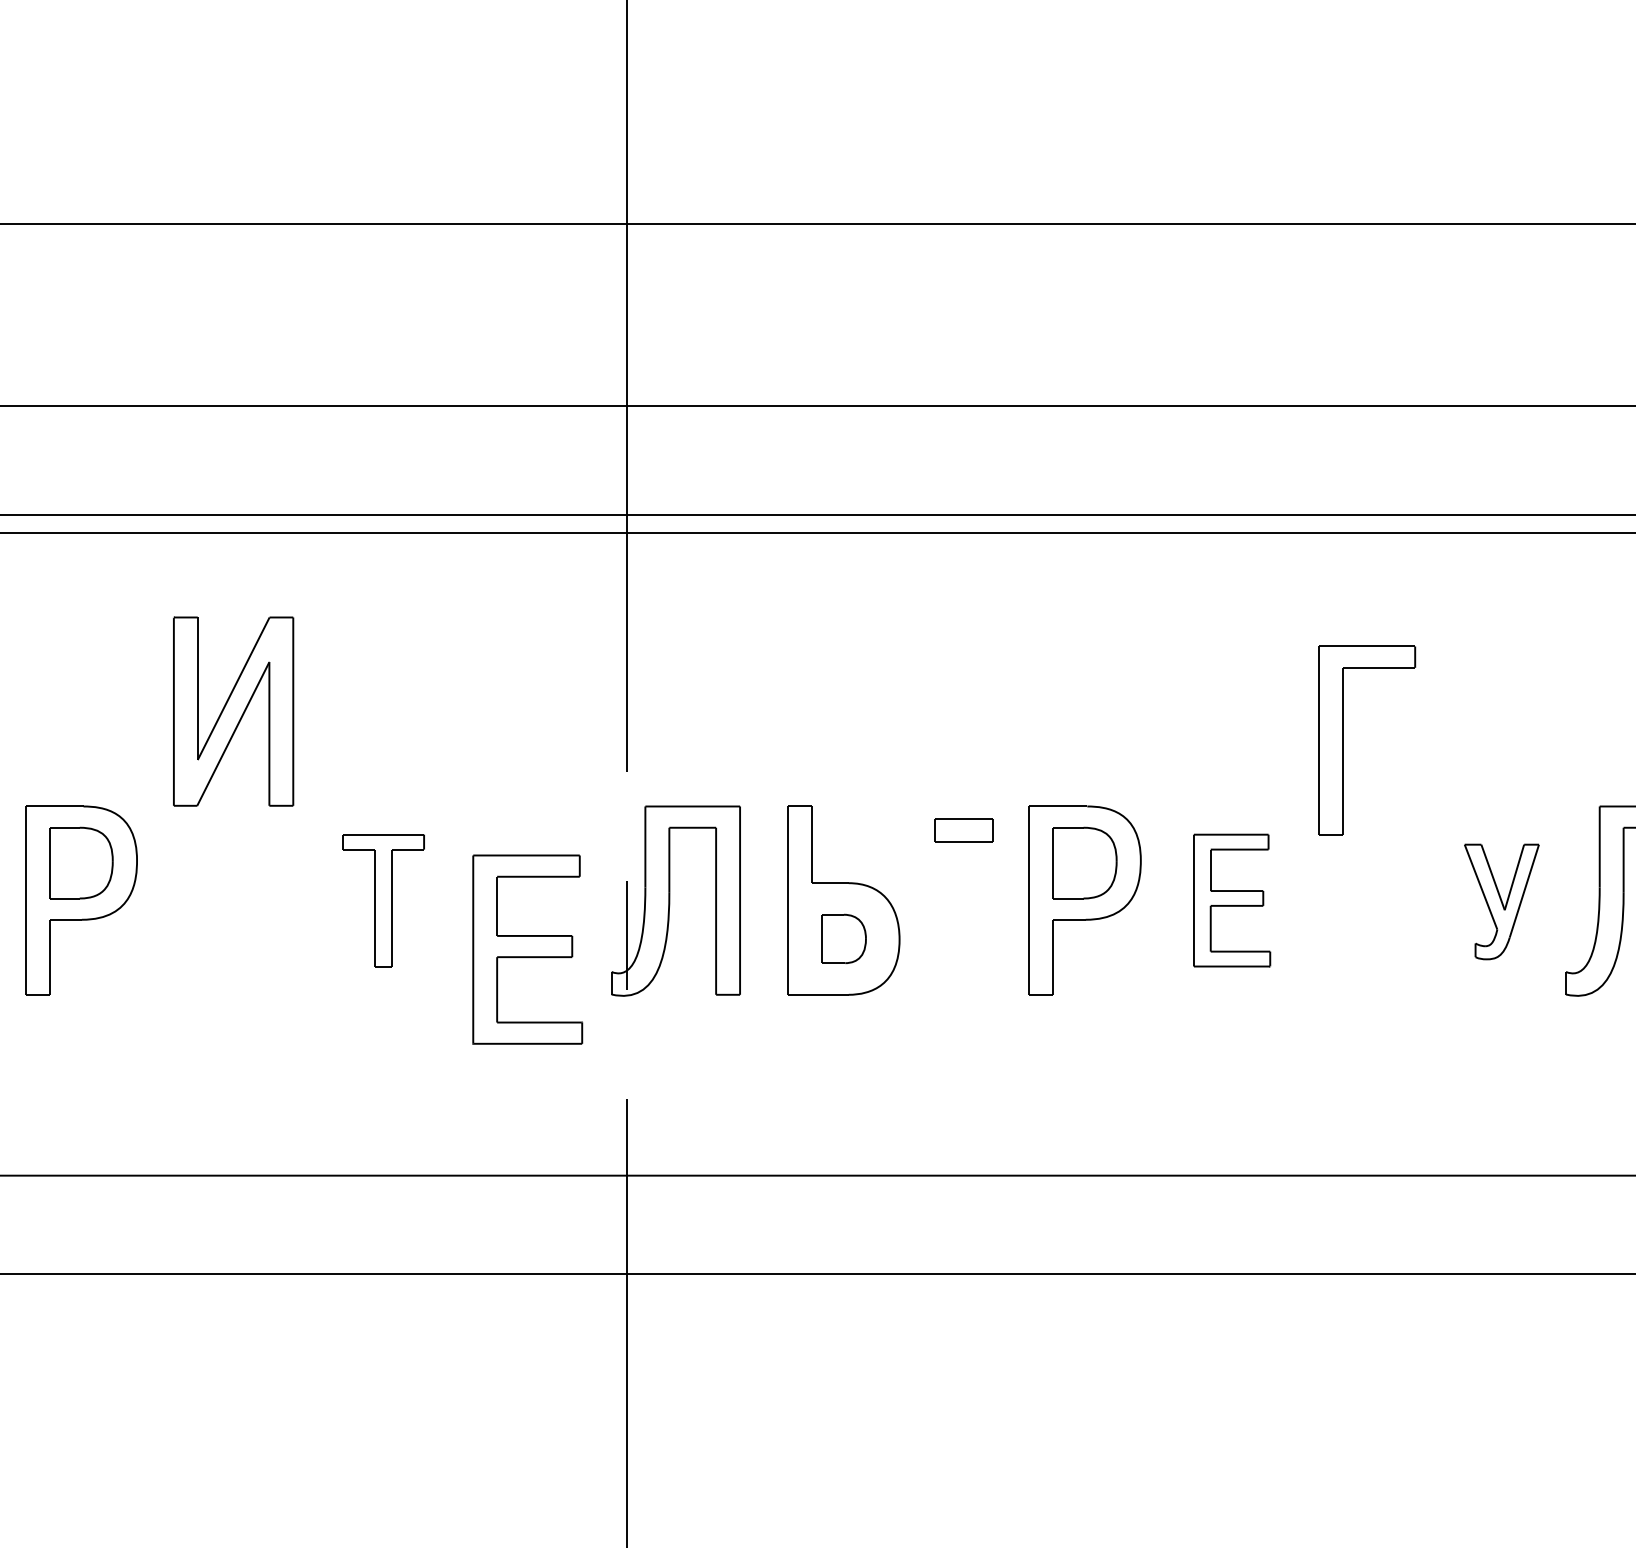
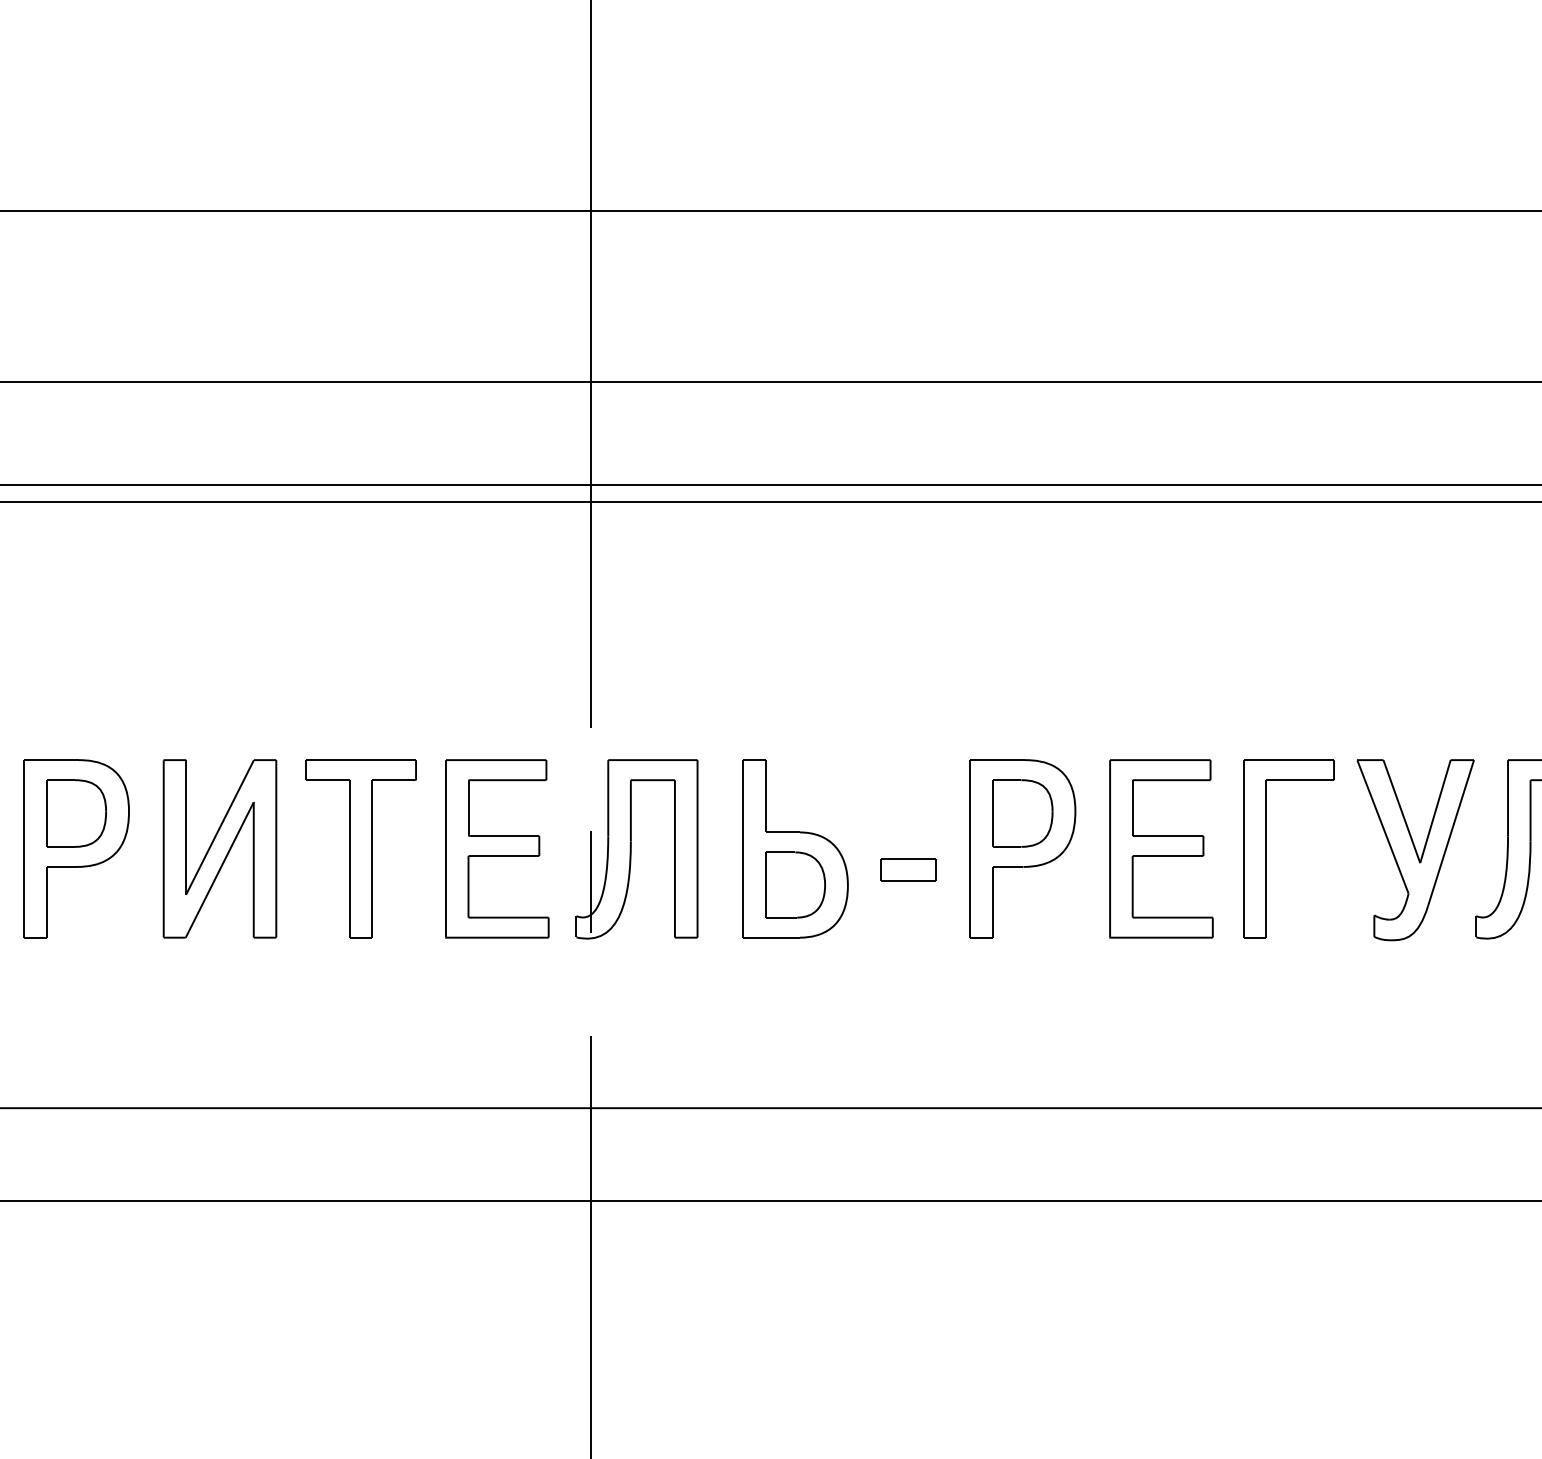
part: (233, 711) -> (219, 848), moved
part: (1343, 740) -> (1266, 848), moved
part: (963, 830) -> (908, 869), moved
part: (383, 900) -> (361, 848), size x1.43
part: (1231, 900) -> (1160, 848), size x1.43
part: (1501, 901) -> (1415, 849), size x1.67
part: (843, 938) -> (795, 884), size x1.43
part: (527, 949) -> (497, 848), moved

